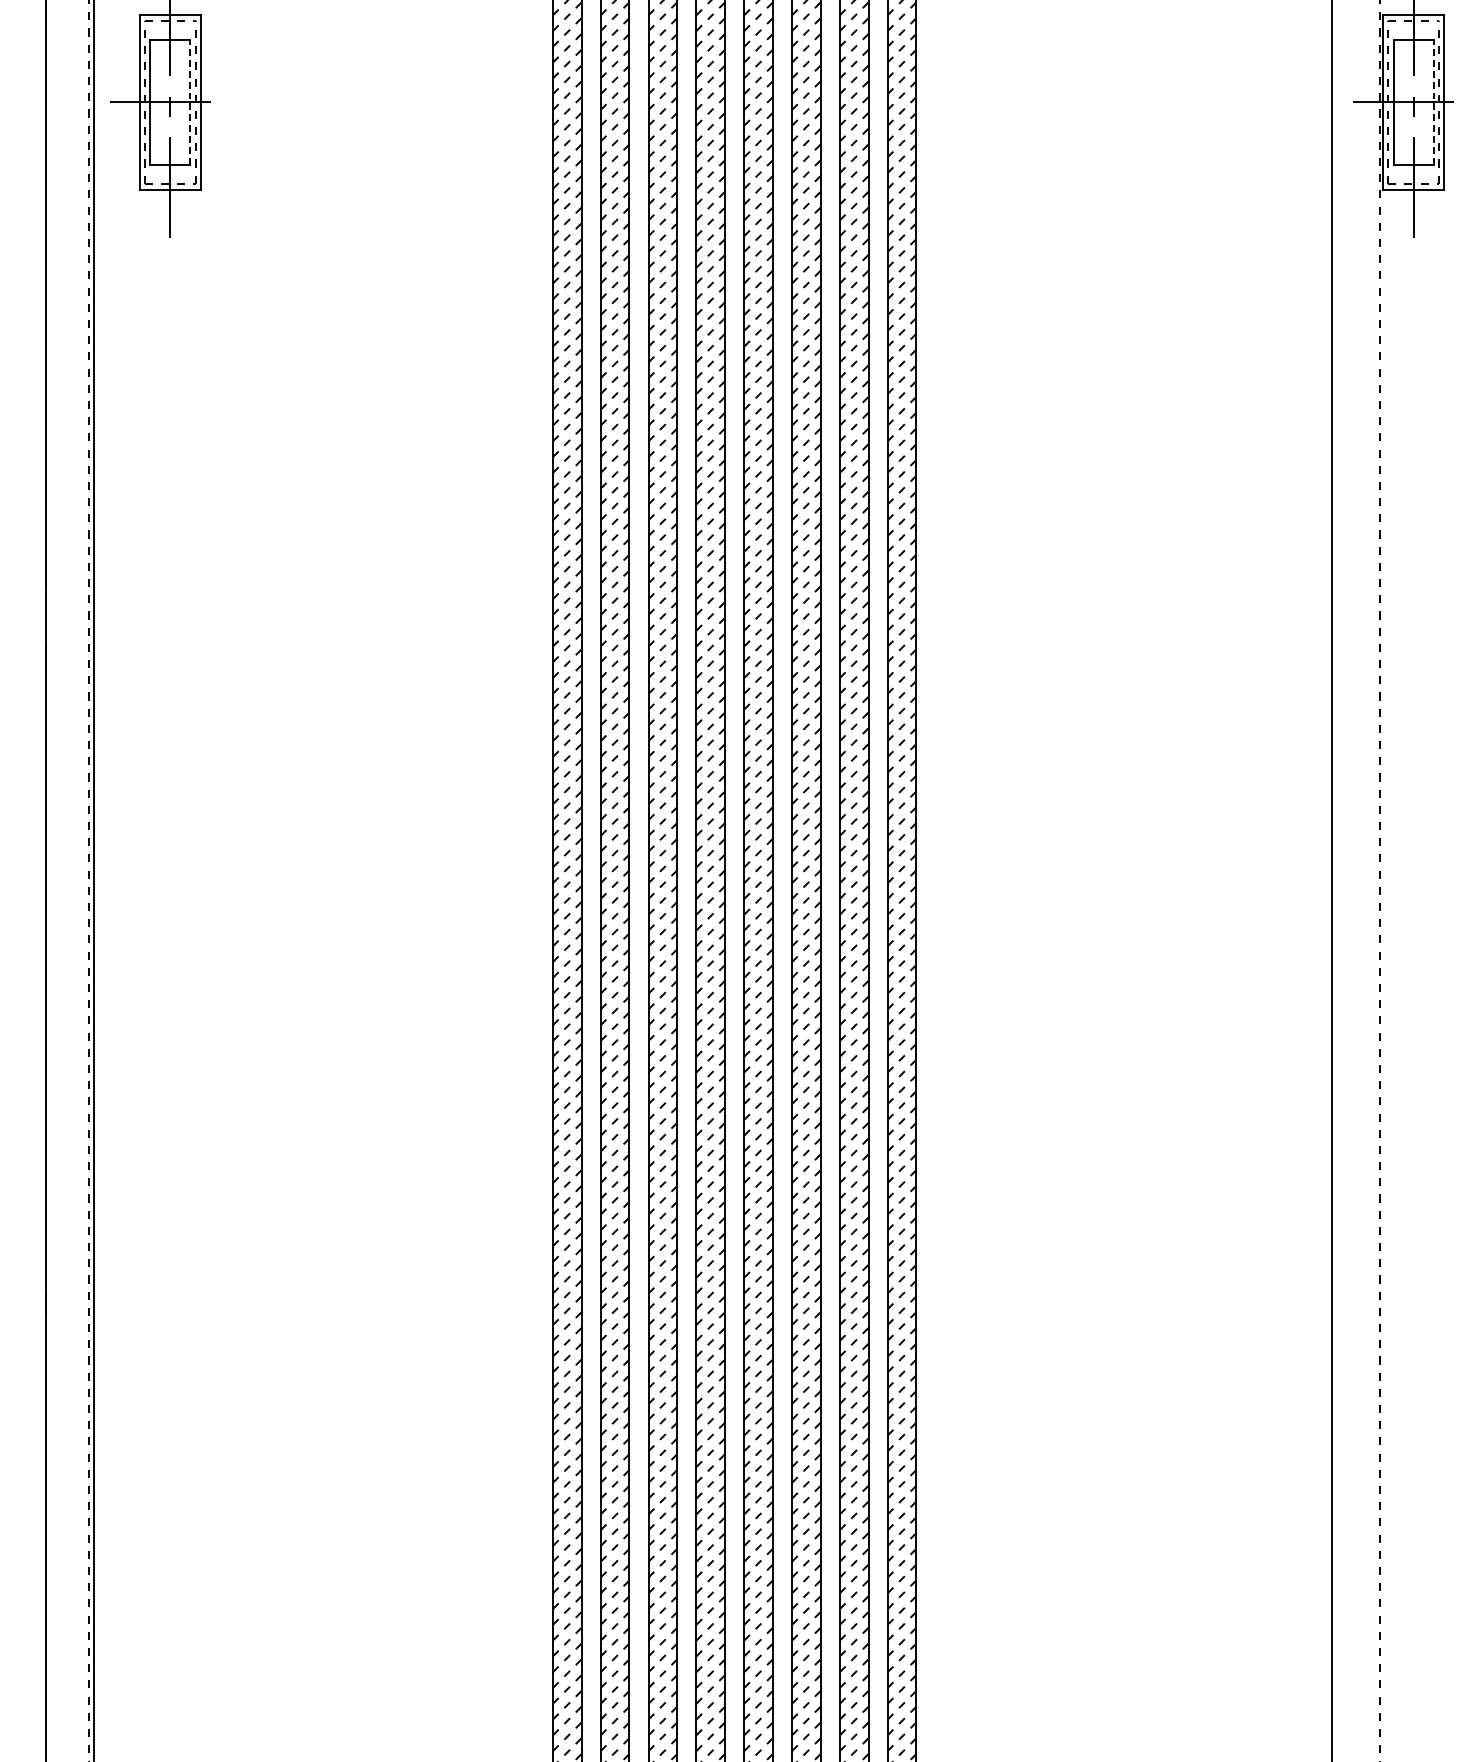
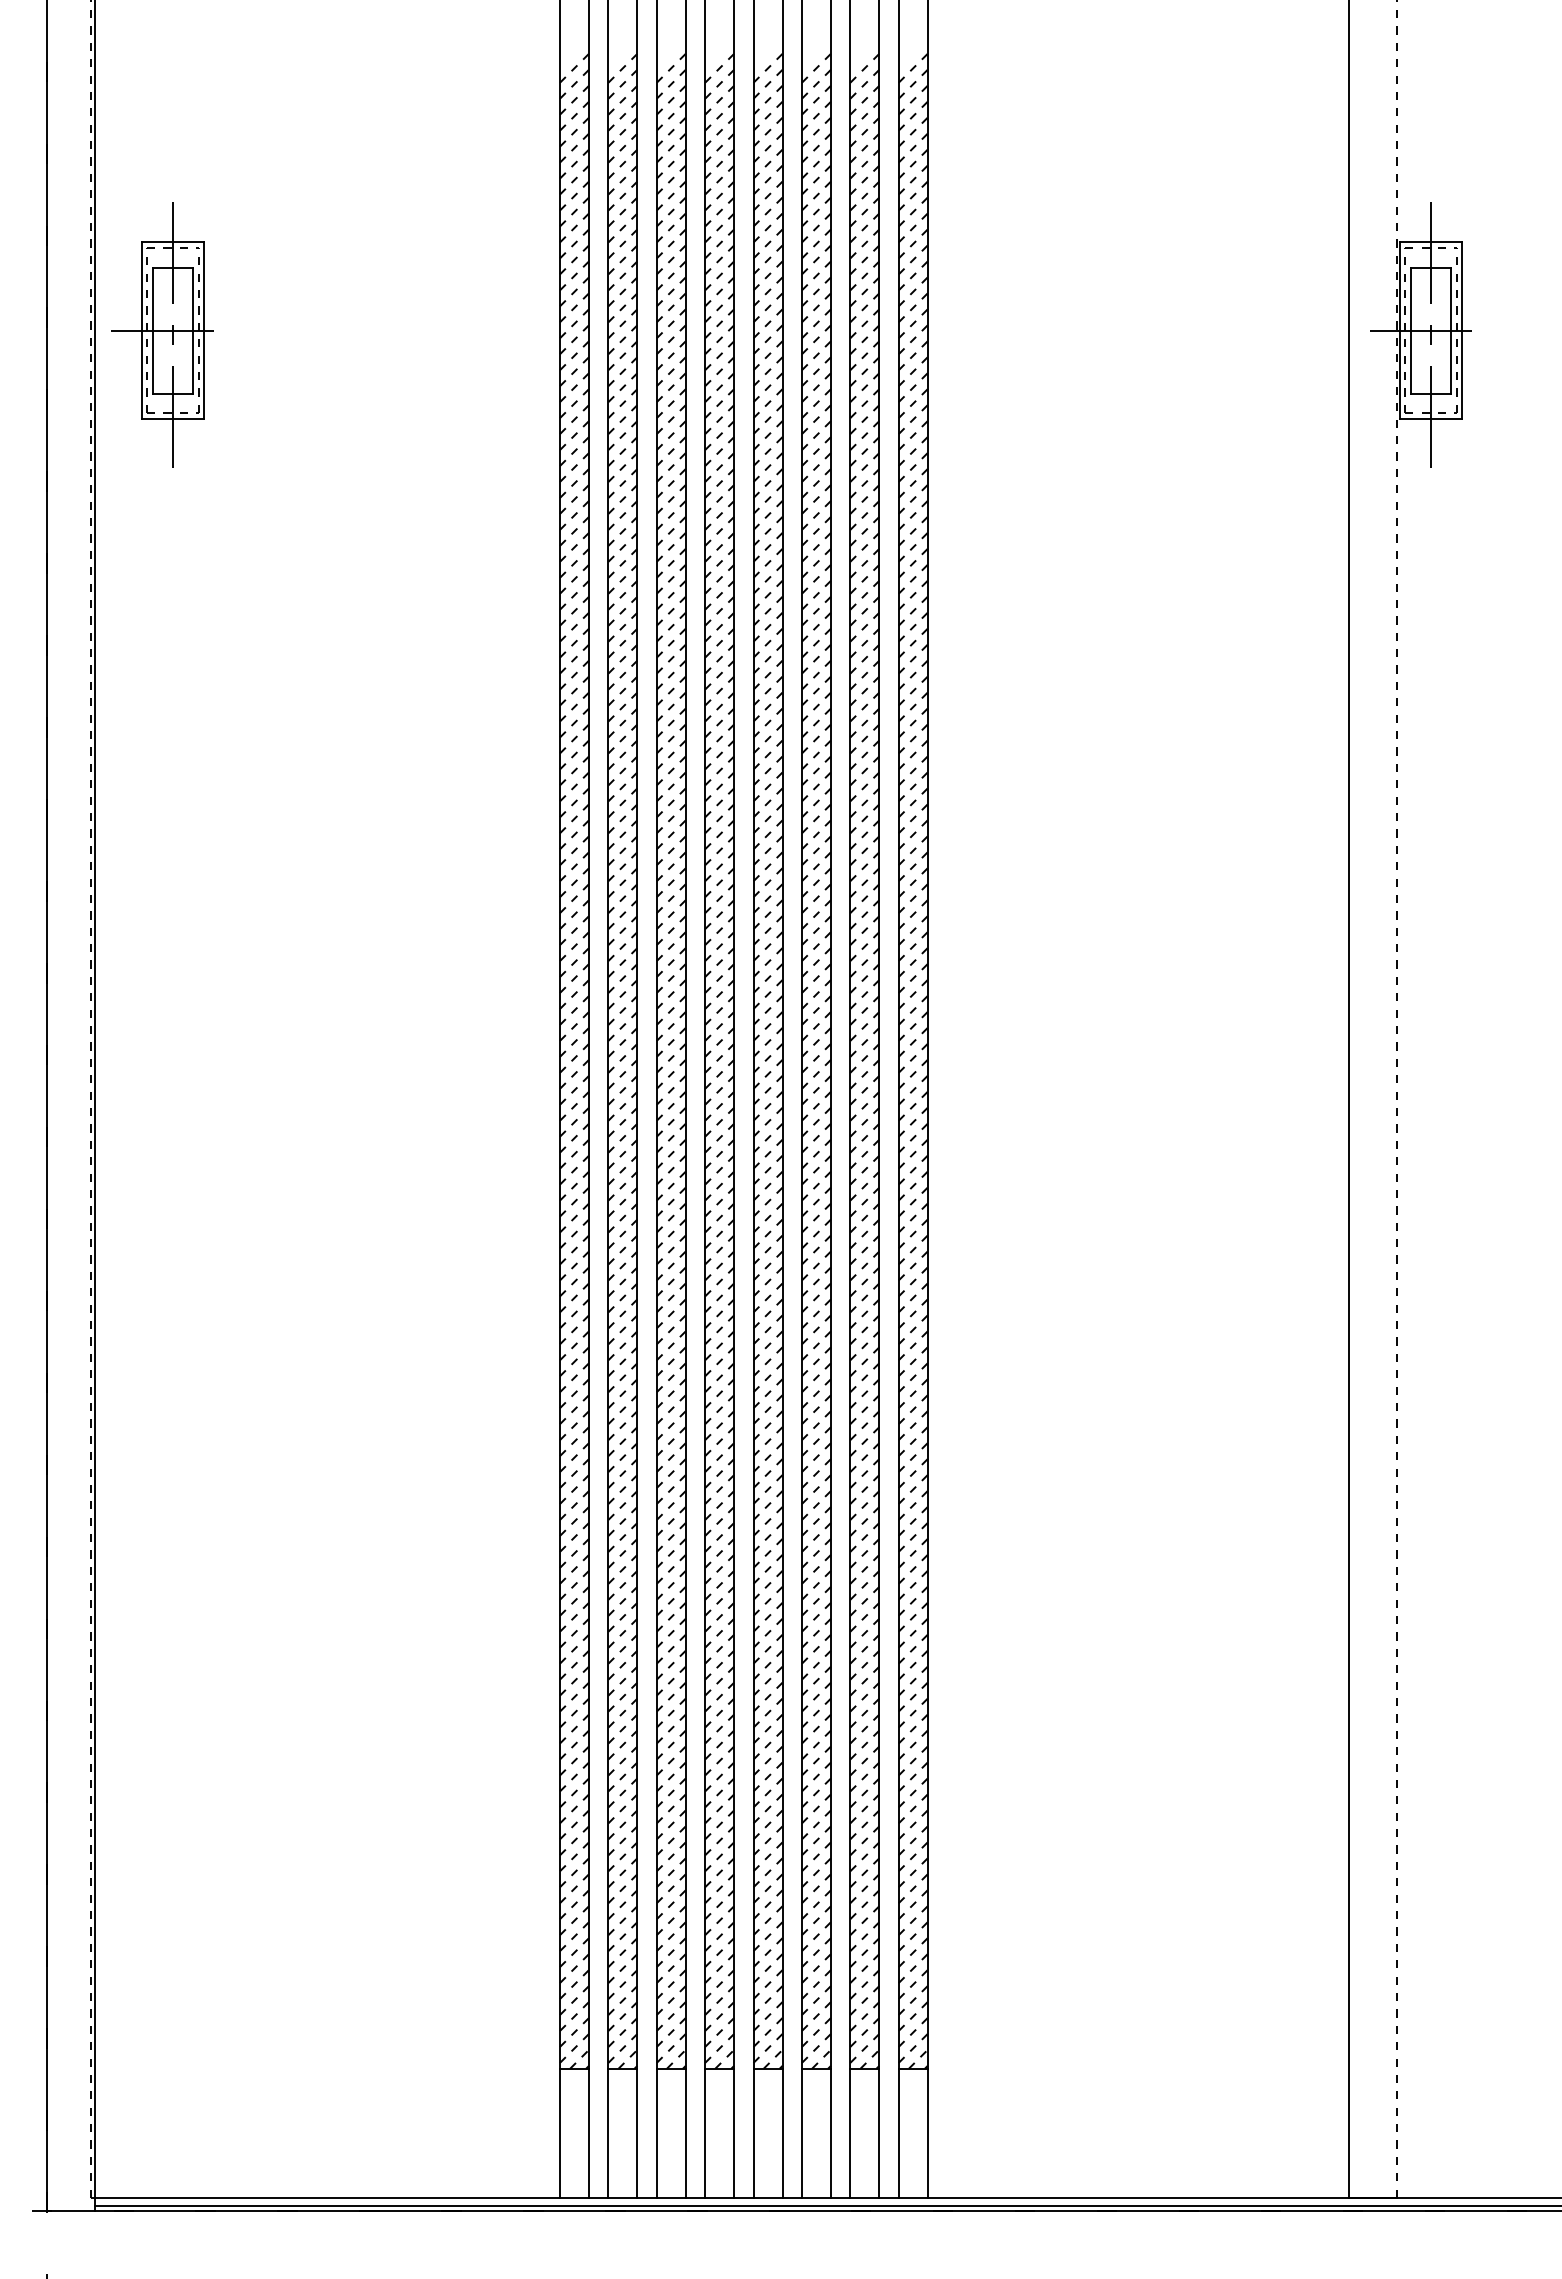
line: (190, 102) -> (193, 330), dashed -> solid
line: (1433, 102) -> (1451, 330), dashed -> solid

